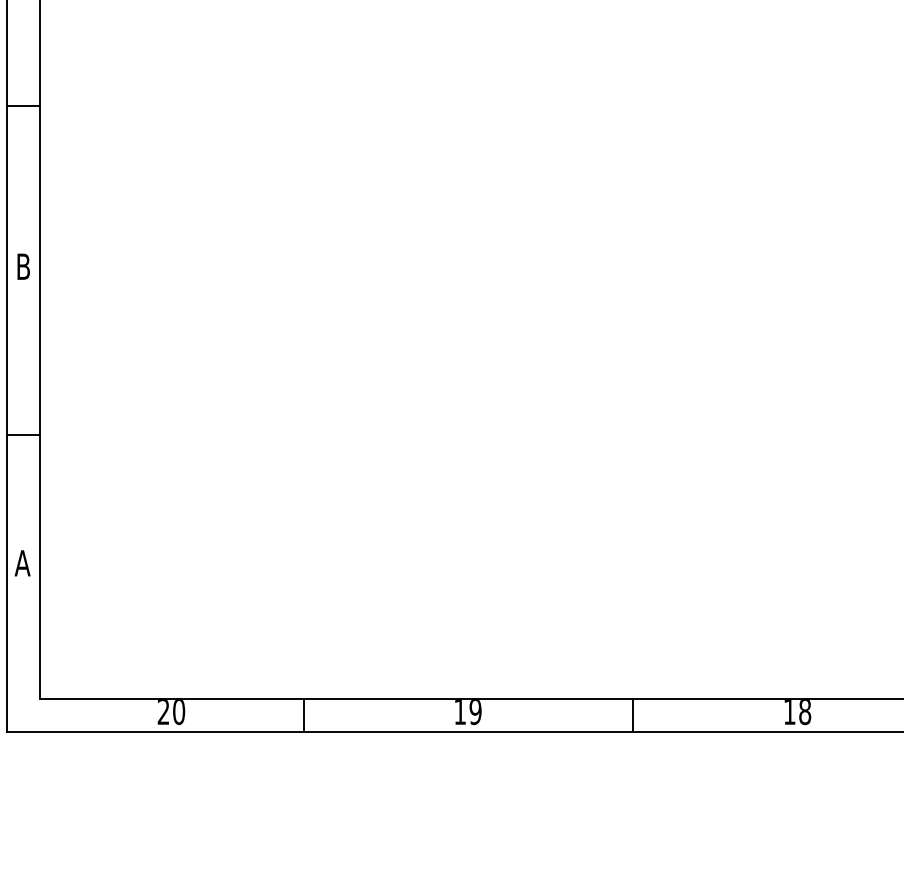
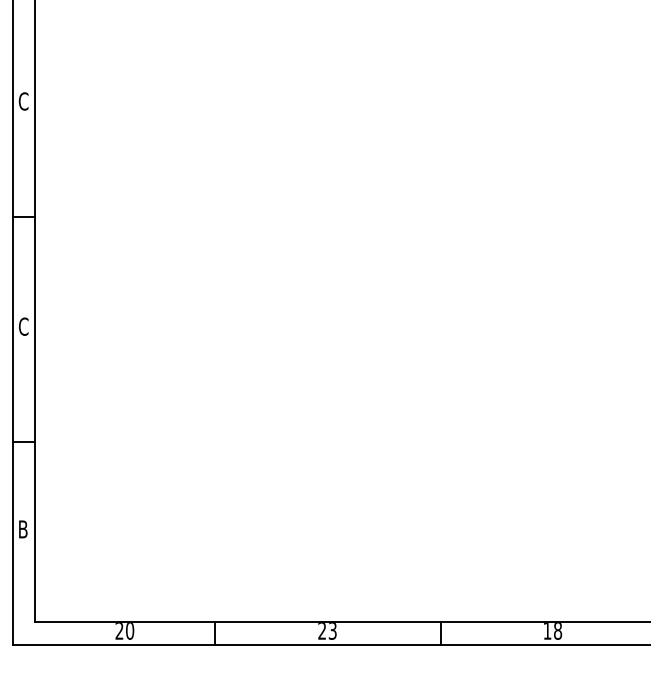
text: (23, 266) -> (23, 326), B -> C
text: (21, 563) -> (22, 529), A -> B
text: (467, 712) -> (327, 631), 19 -> 23

